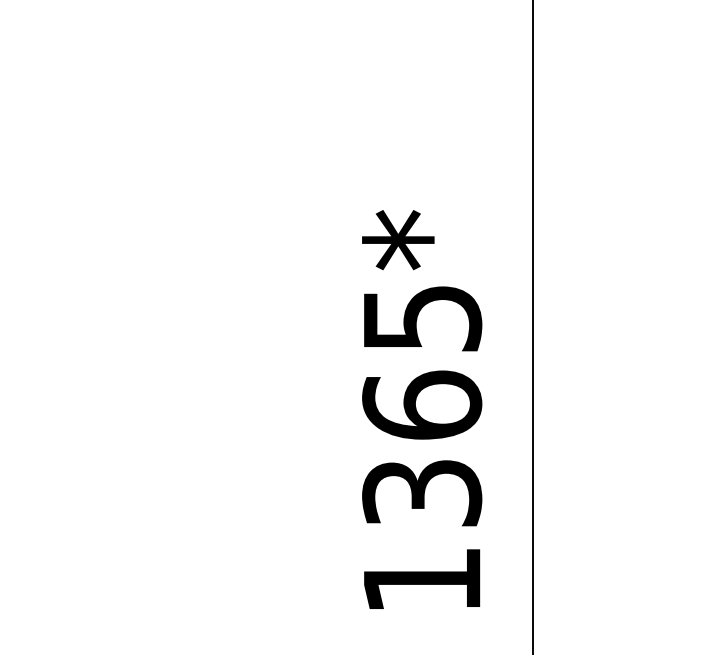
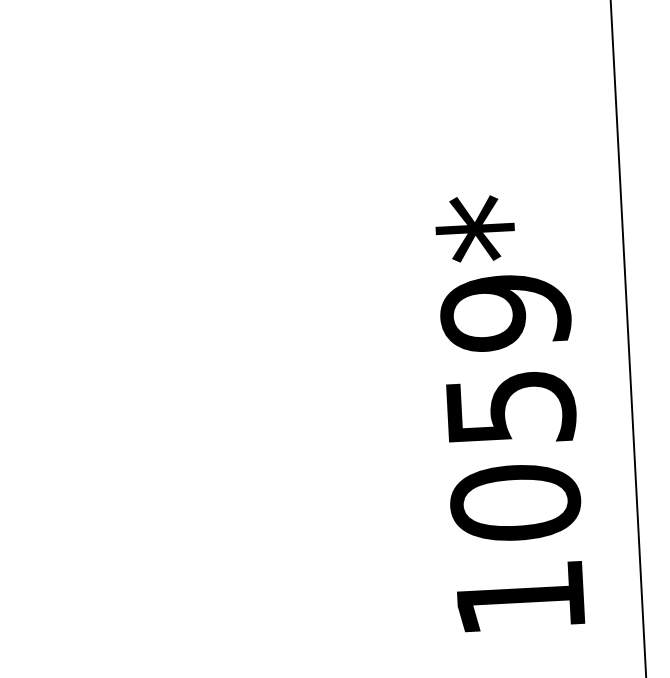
text: (422, 405) -> (510, 407), 1365* -> 1059*

